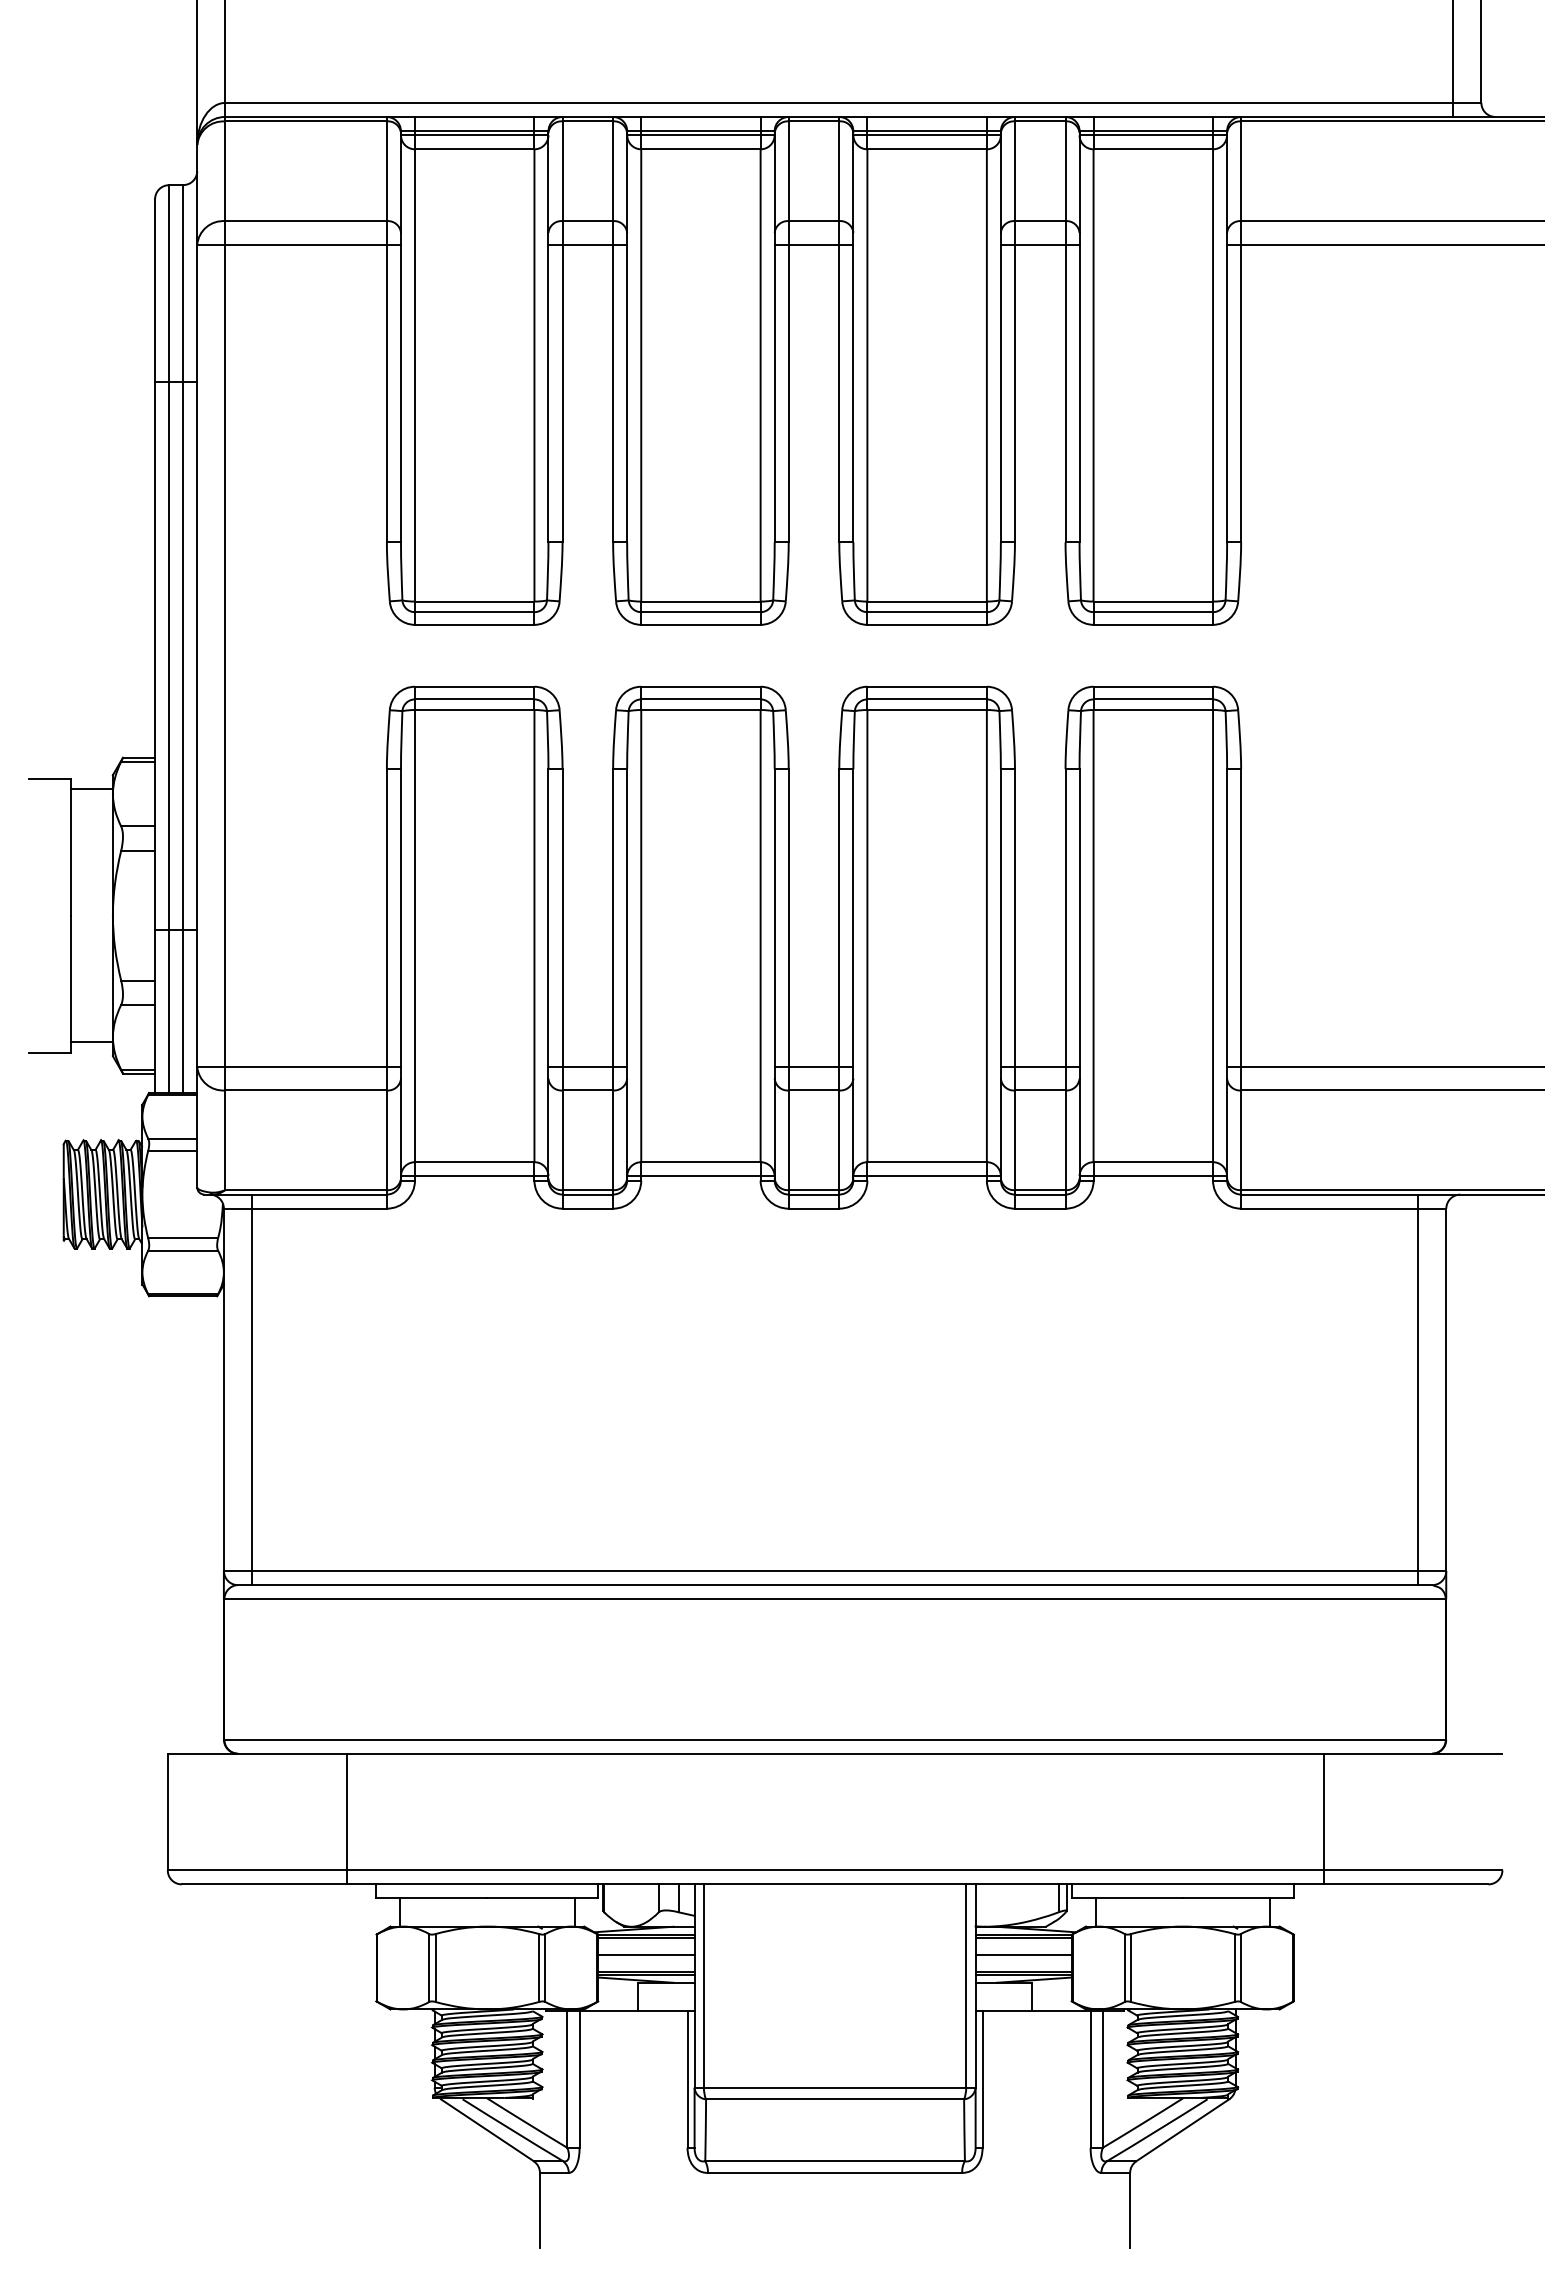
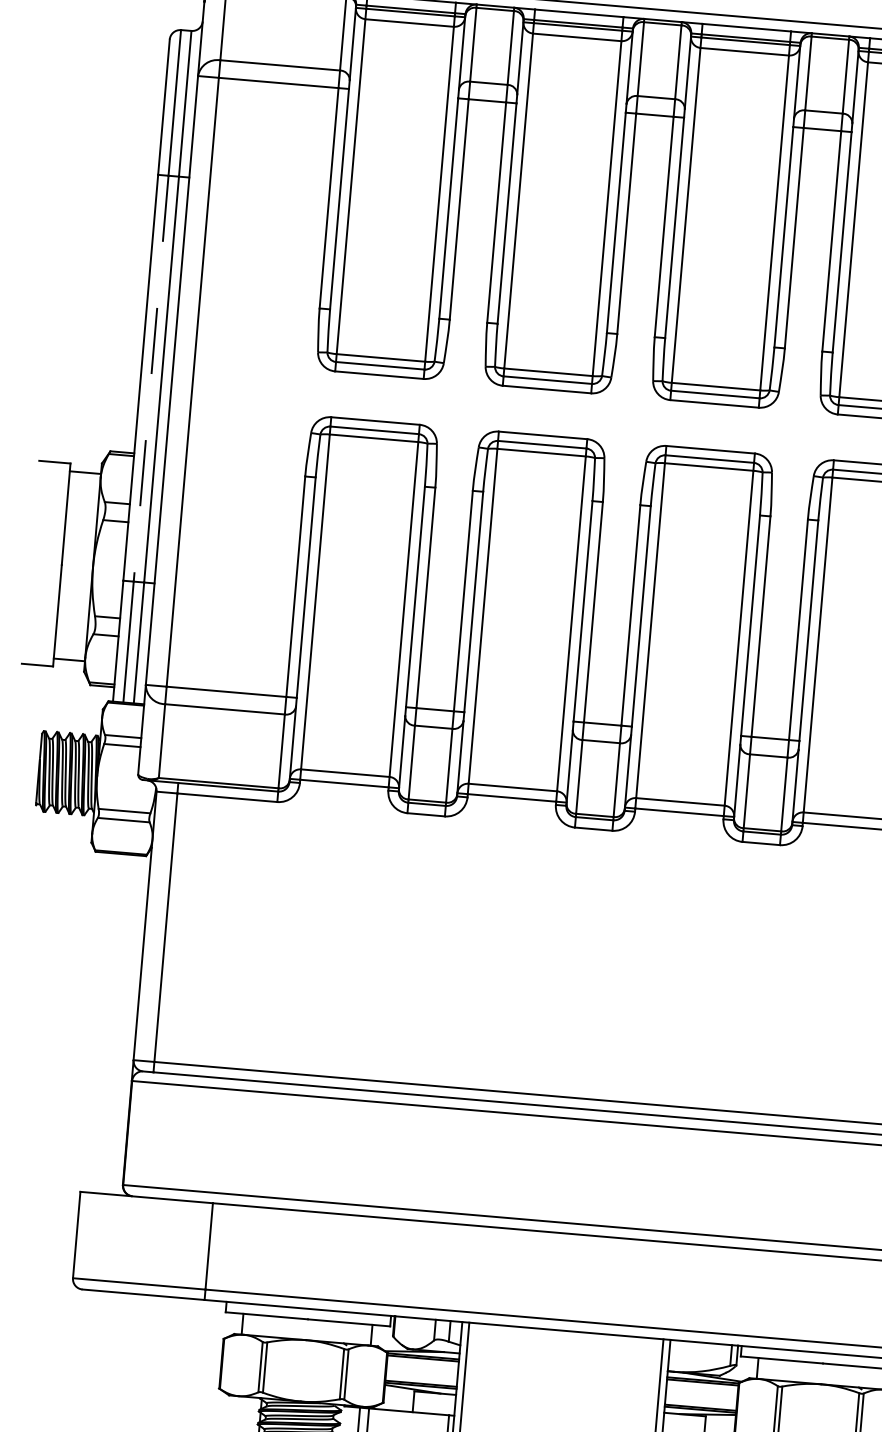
line: (169, 655) -> (151, 378), solid -> dashed
line: (646, 1954) -> (422, 1370), removed
line: (1023, 1954) -> (701, 1394), removed

